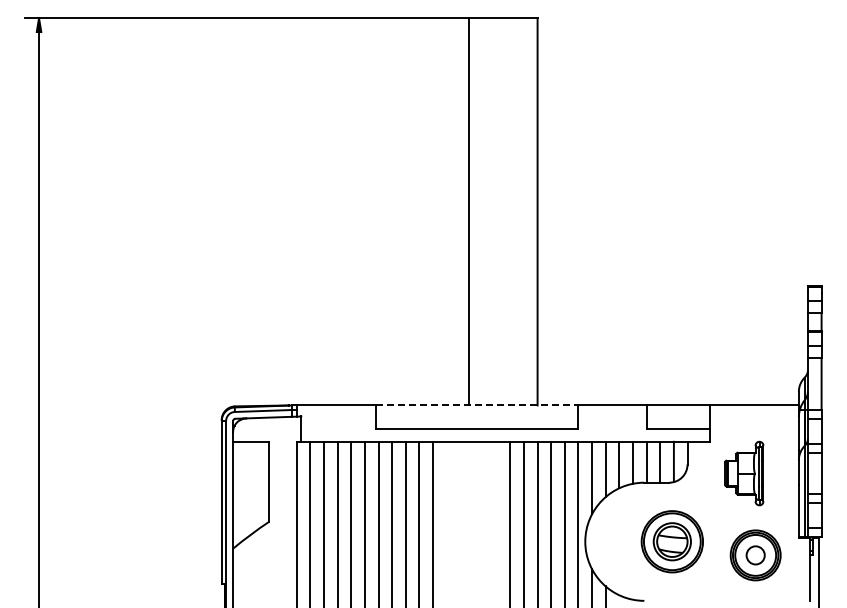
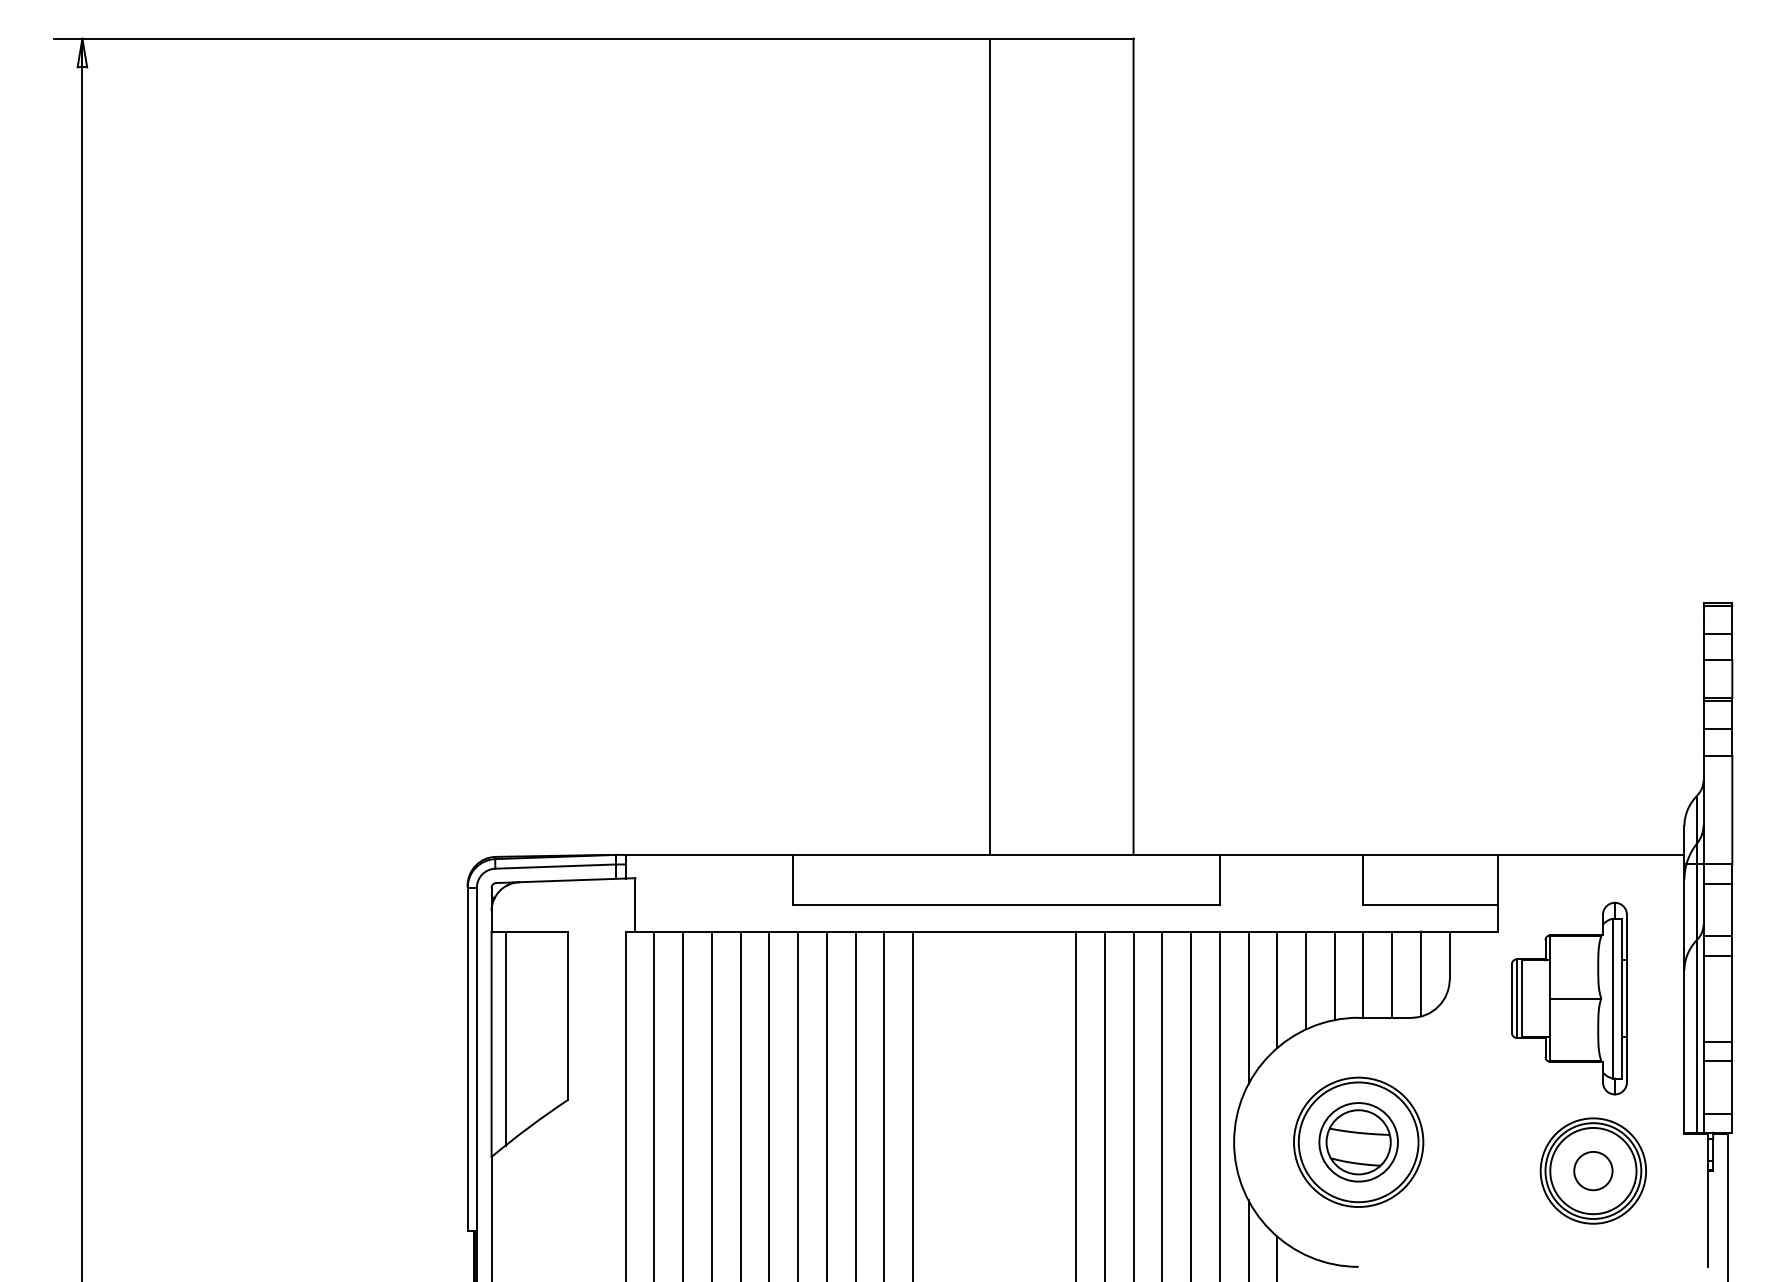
line: (477, 405) -> (1006, 855), dashed -> solid
part: (744, 473) -> (1569, 998), size x1.43
line: (239, 492) -> (505, 1038), added
part: (671, 541) -> (1356, 1141), moved

